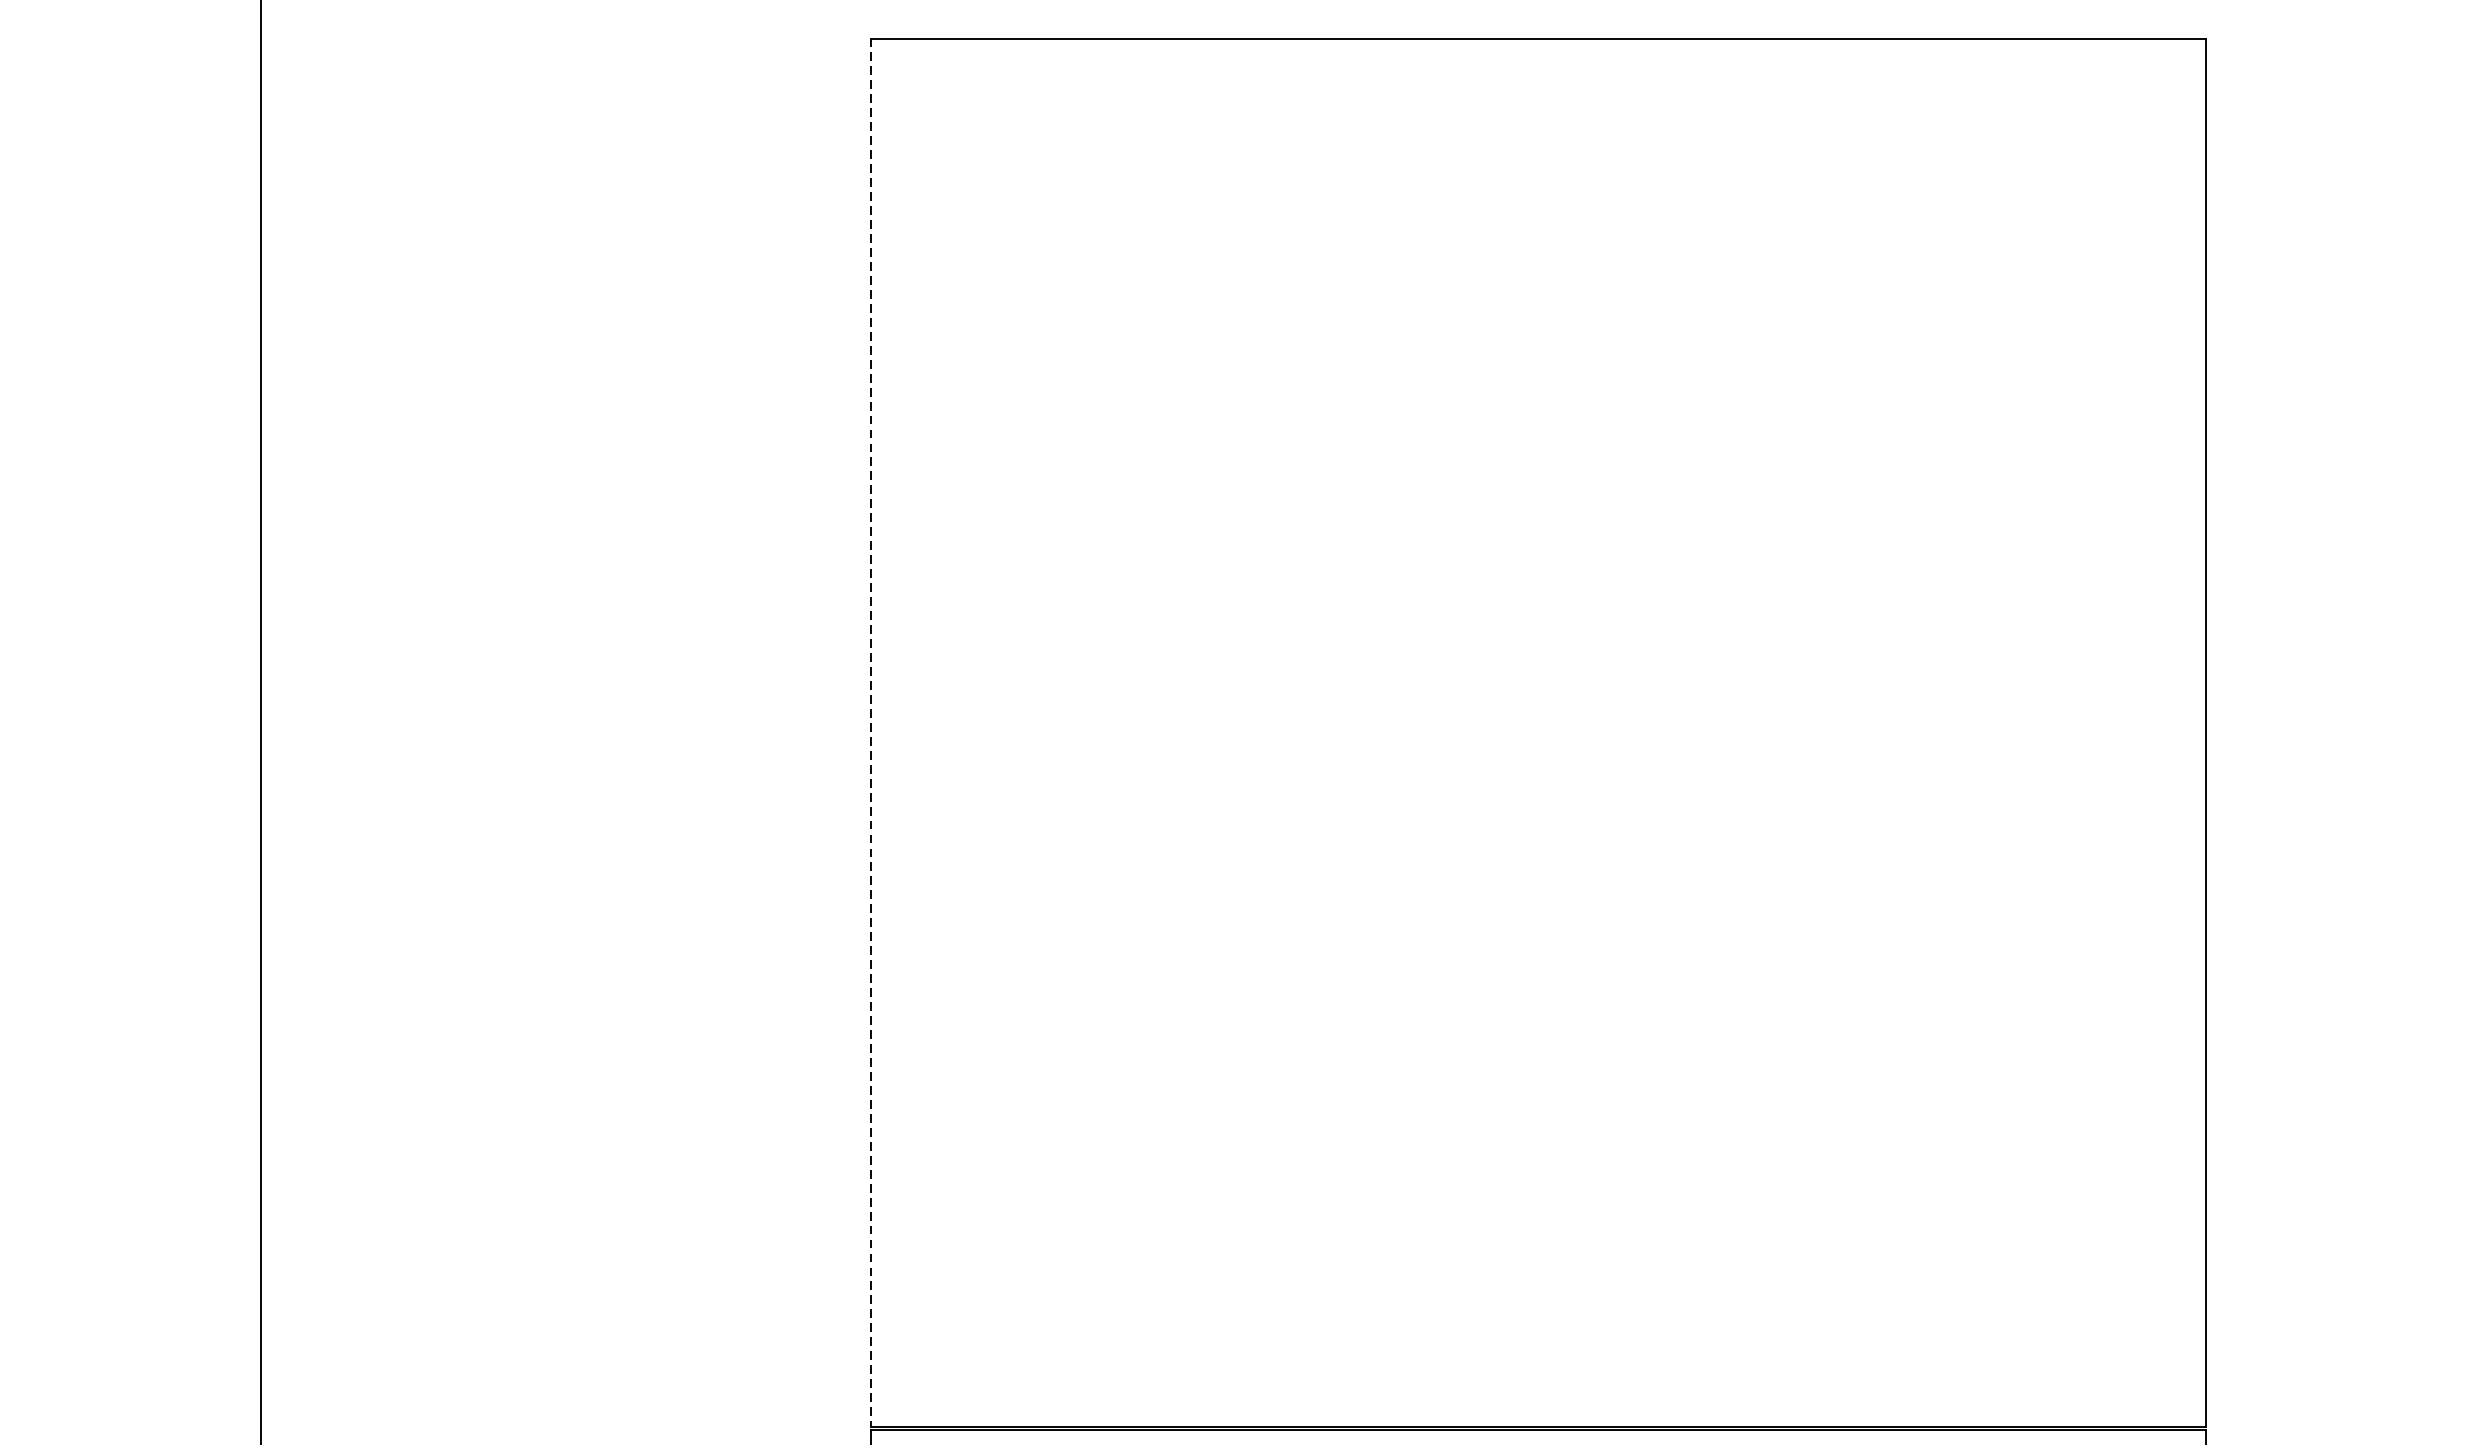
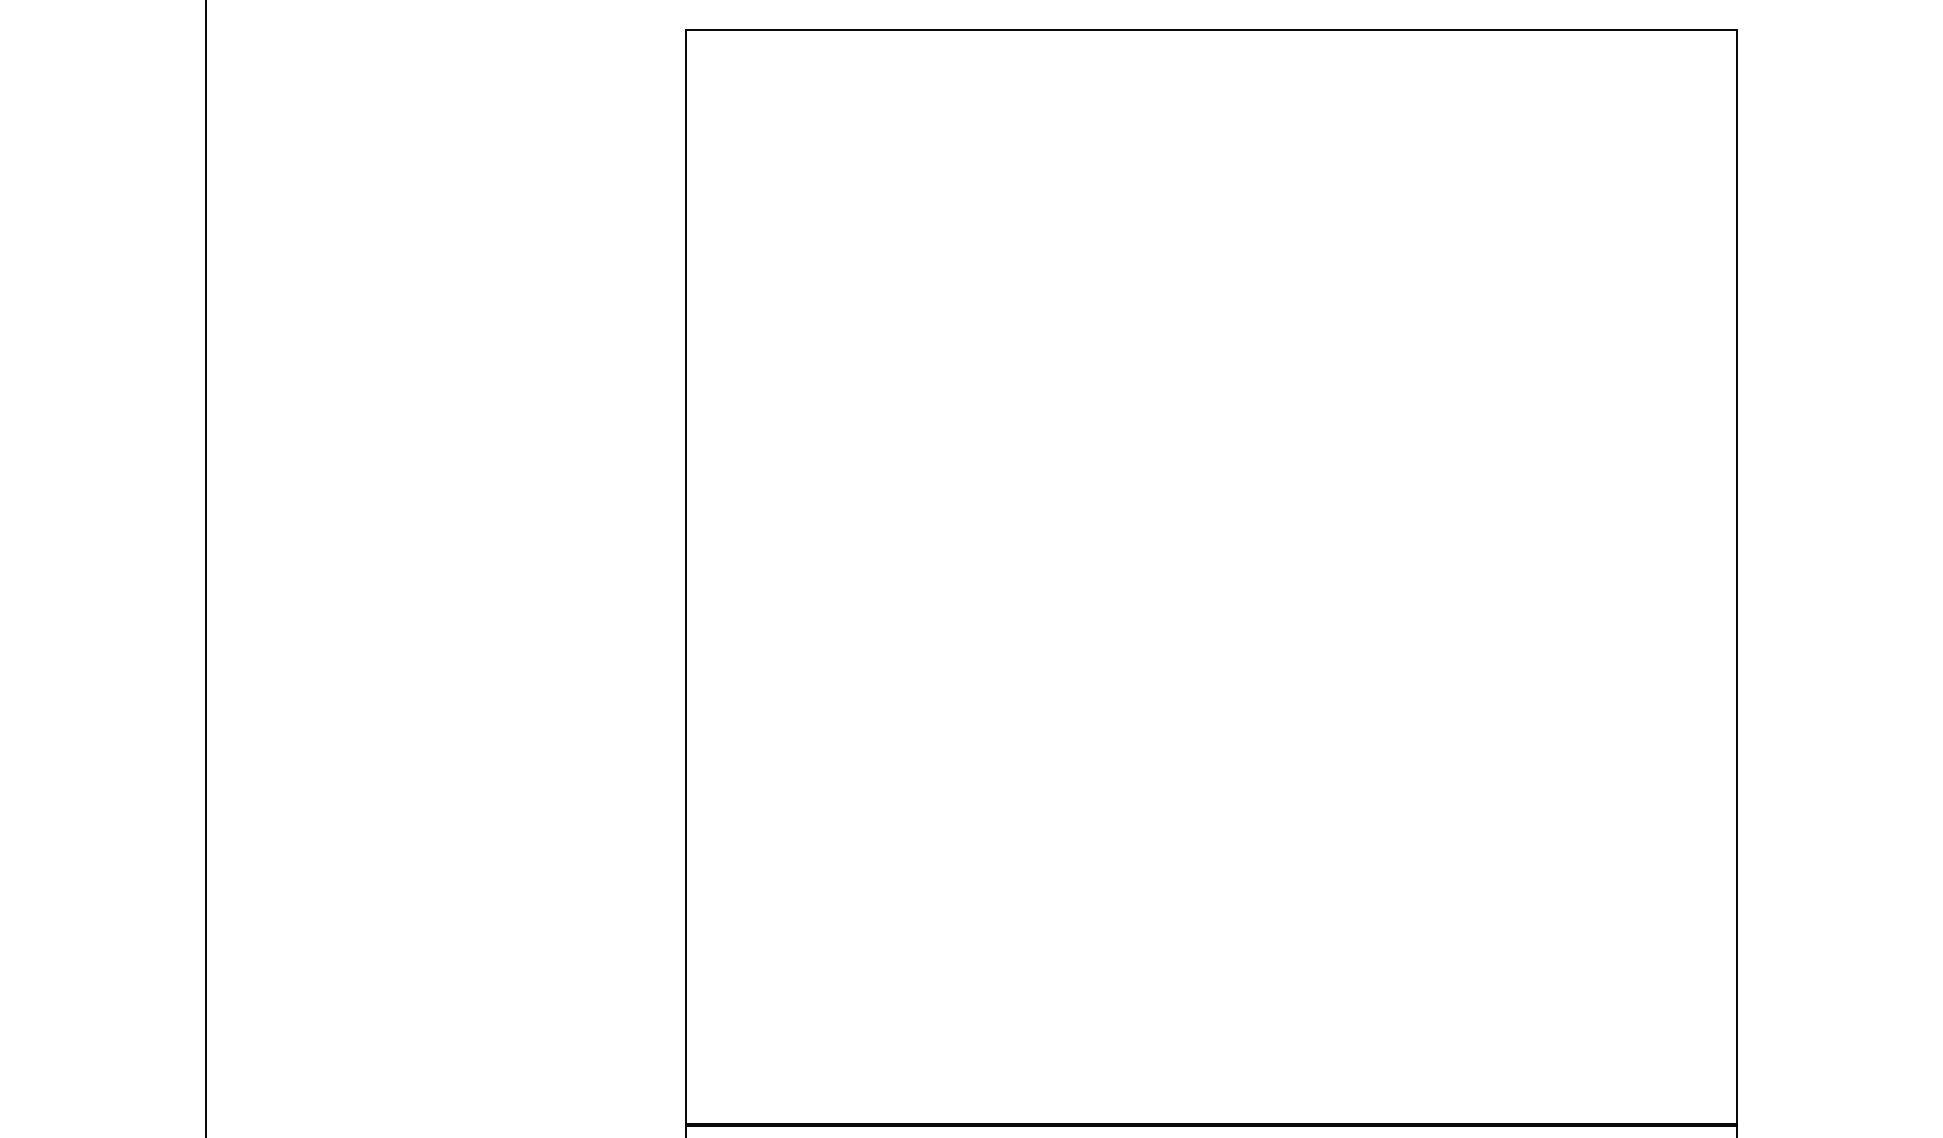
line: (870, 733) -> (685, 577), dashed -> solid

